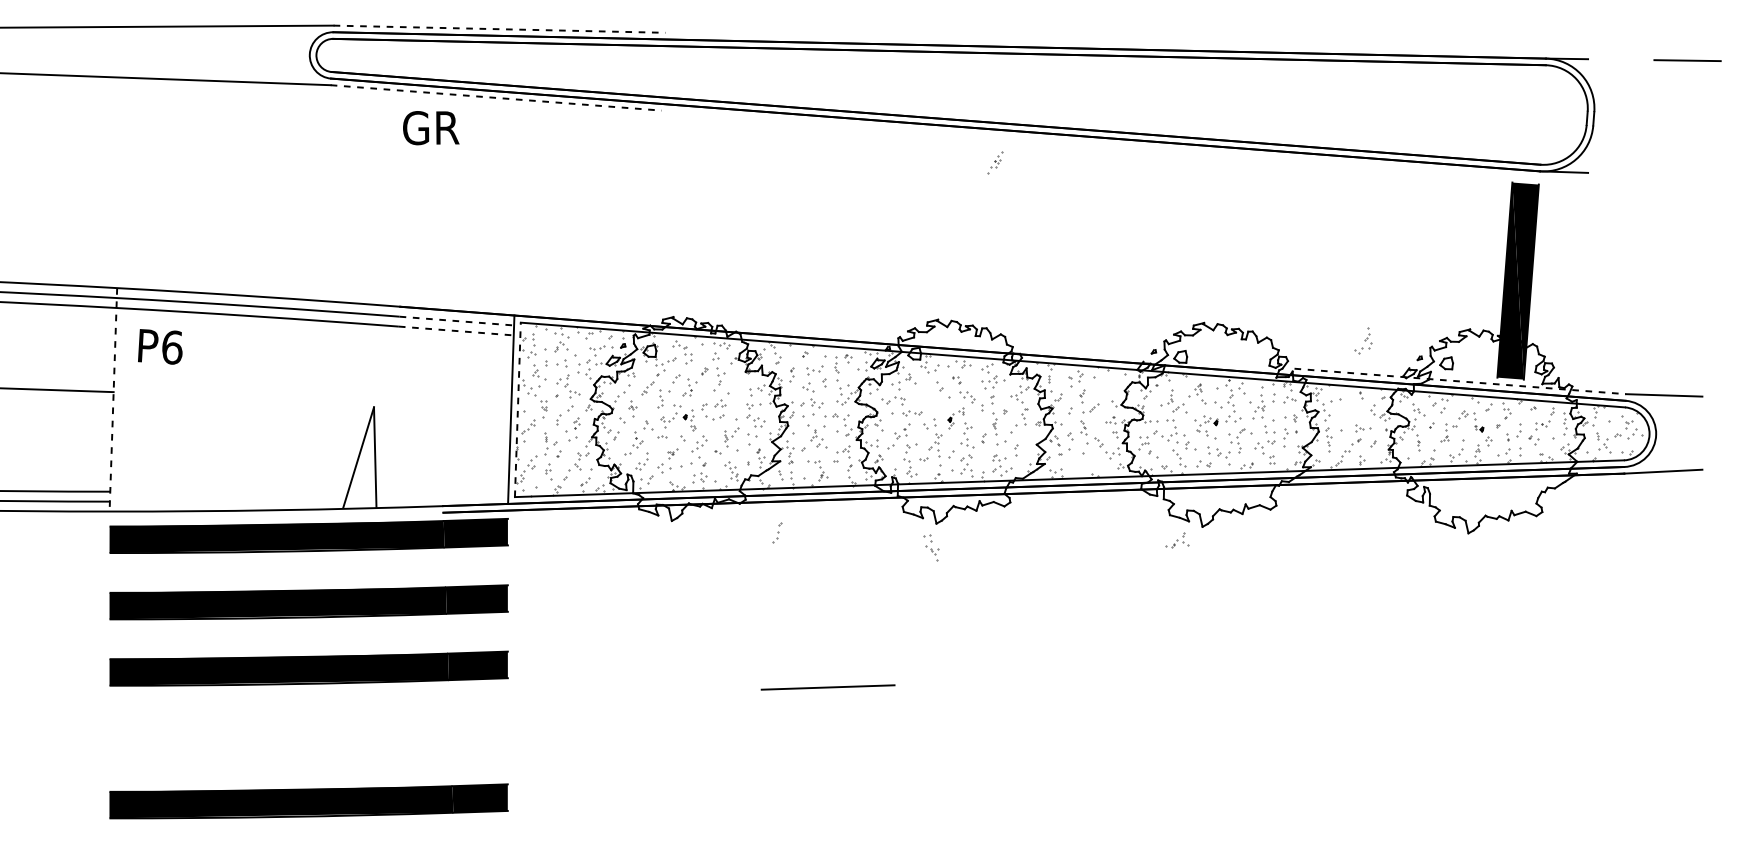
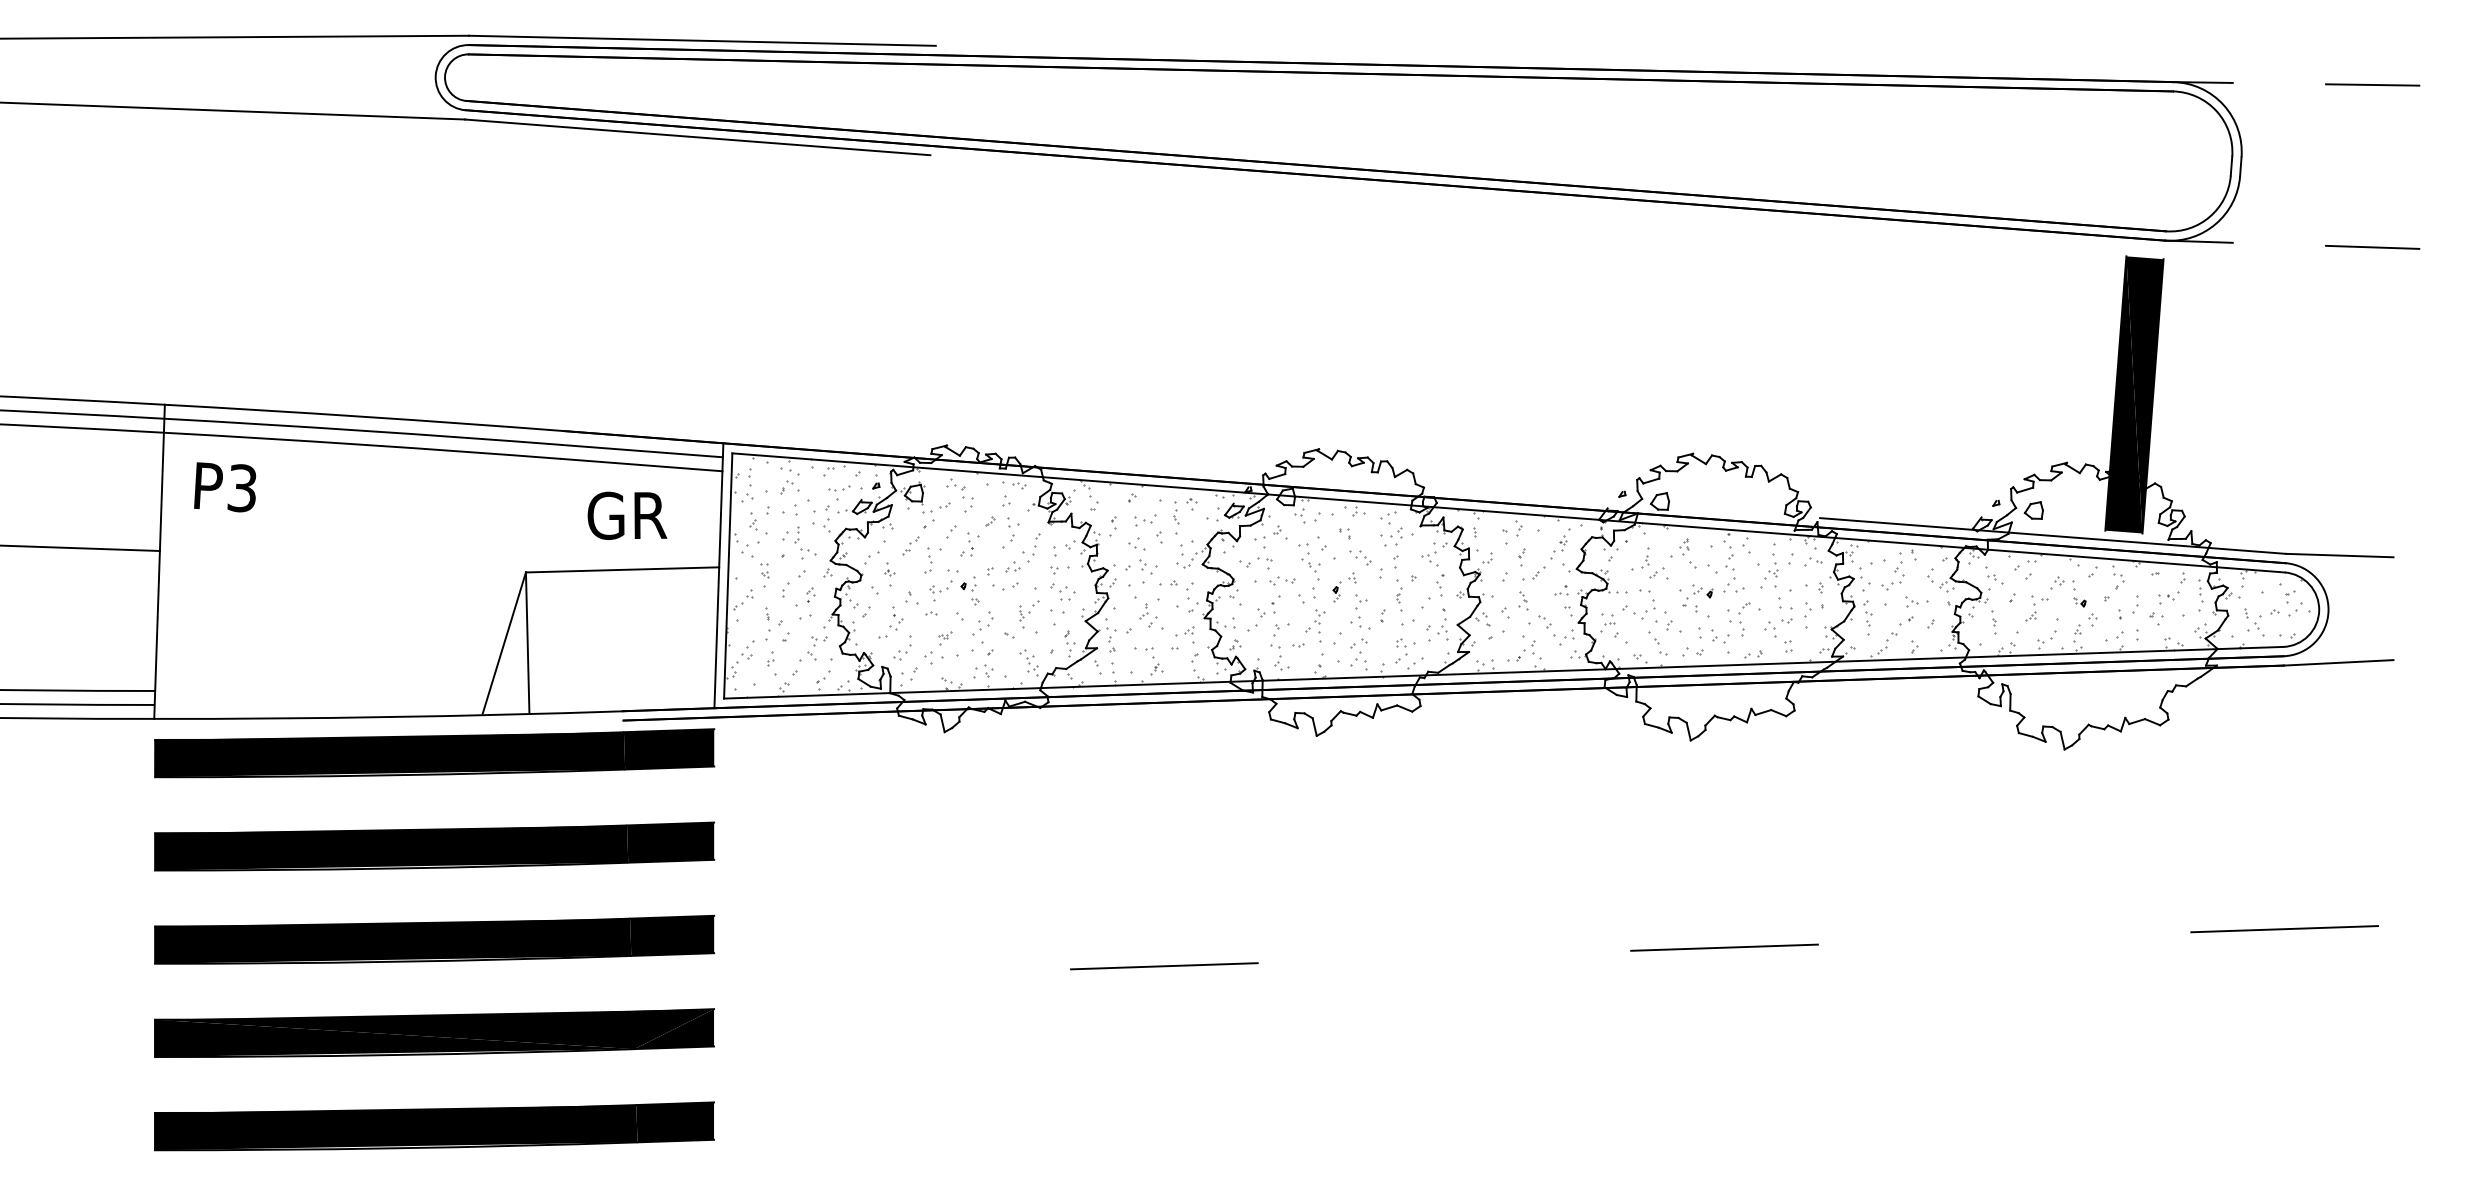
line: (499, 29) -> (702, 40), dashed -> solid
line: (496, 98) -> (698, 137), dashed -> solid
text: (431, 127) -> (627, 515), moved
part: (995, 162) -> (1560, 543), moved
line: (1687, 175) -> (2372, 246), added
line: (456, 321) -> (642, 451), dashed -> solid
line: (456, 331) -> (641, 465), dashed -> solid
part: (1363, 340) -> (1892, 571), moved
text: (171, 347) -> (241, 488), P6 -> P3
line: (1460, 381) -> (2053, 536), dashed -> solid
line: (113, 400) -> (159, 562), dashed -> solid
line: (442, 405) -> (622, 569), added
line: (518, 409) -> (728, 575), dashed -> solid
part: (1025, 444) -> (1442, 624), added
part: (776, 532) -> (1033, 547), moved
part: (1177, 539) -> (1524, 650), moved
part: (931, 547) -> (1309, 561), moved
line: (1624, 661) -> (2284, 929), added
line: (1226, 674) -> (1724, 947), added
part: (308, 734) -> (434, 1032), added

